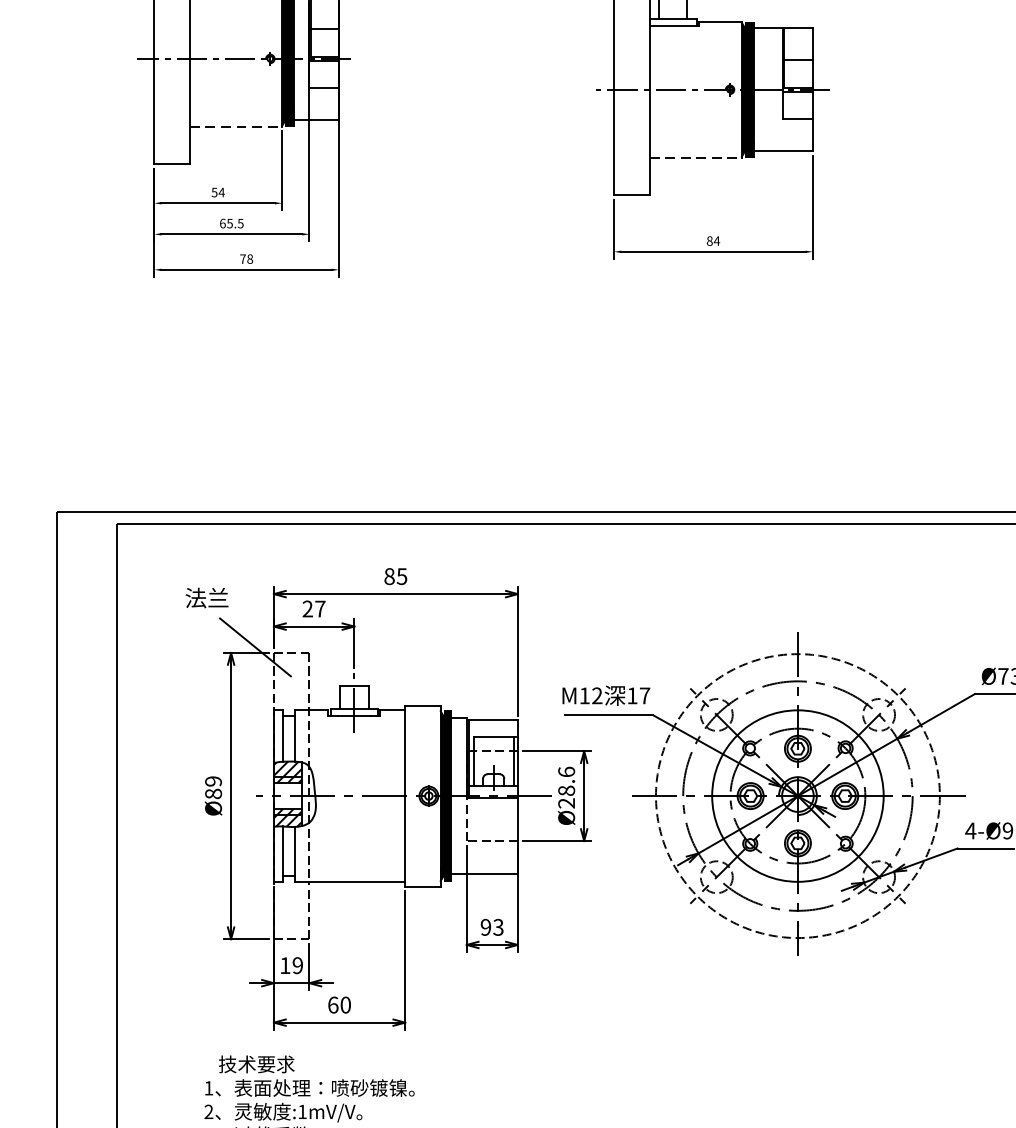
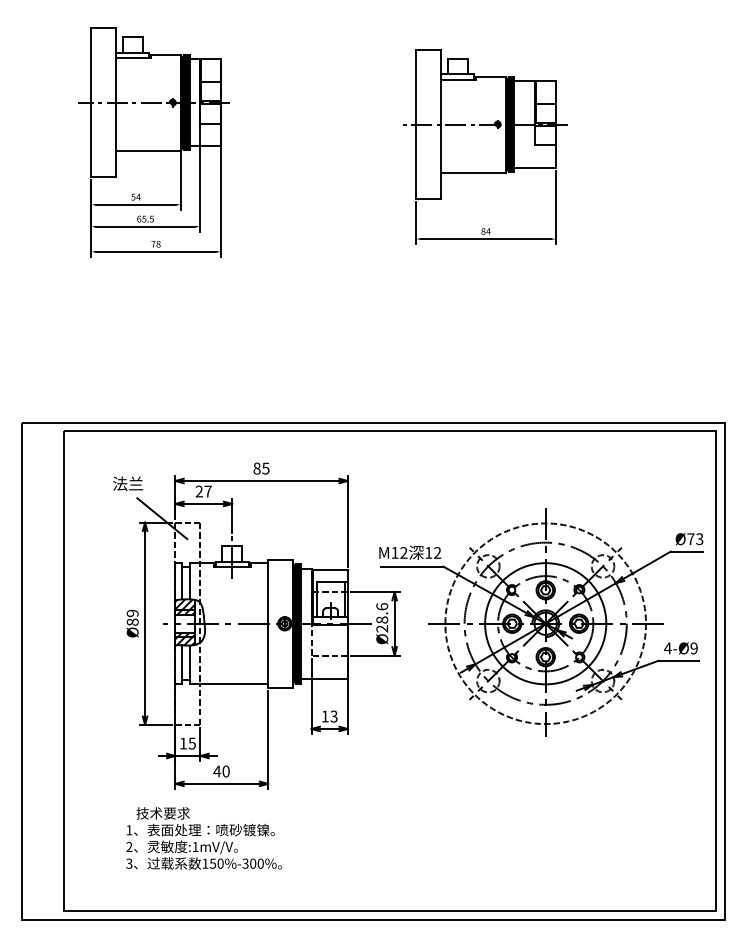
line: (235, 126) -> (148, 150), dashed -> solid
line: (695, 157) -> (473, 172), dashed -> solid
text: (644, 695) -> (437, 552), 17 -> 12
text: (484, 927) -> (324, 716), 93 -> 13
text: (296, 965) -> (191, 743), 19 -> 15
text: (333, 1005) -> (217, 771), 60 -> 40

